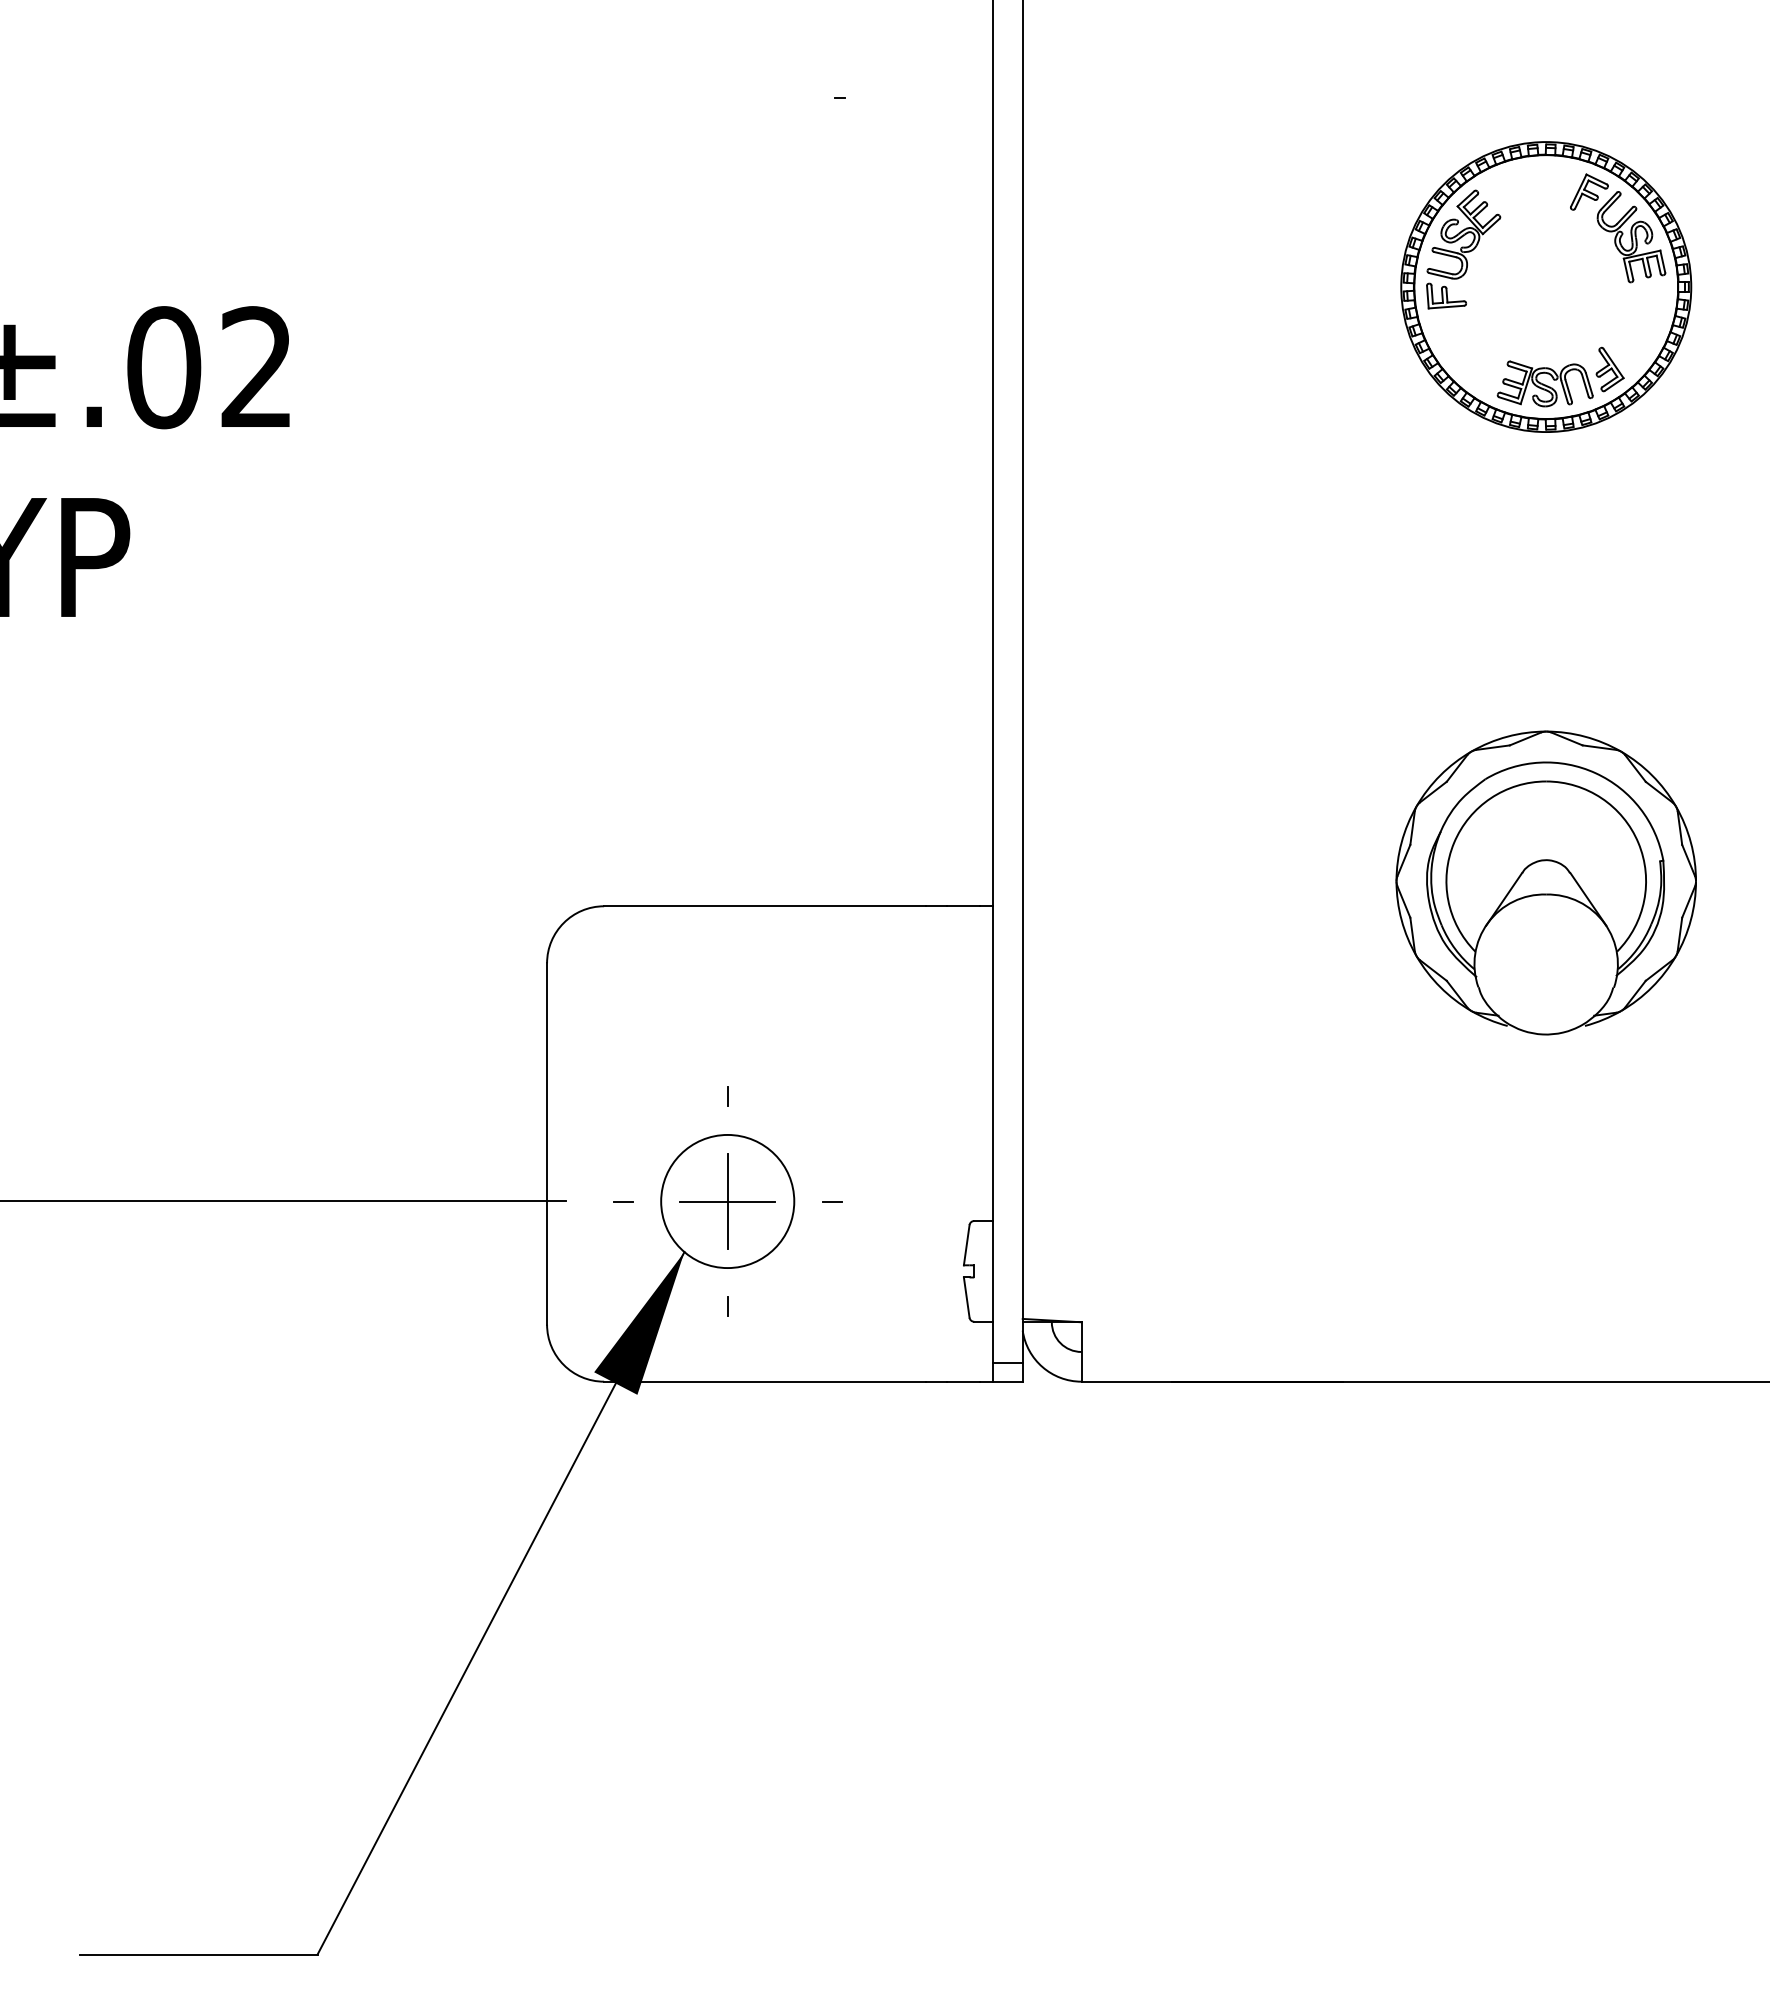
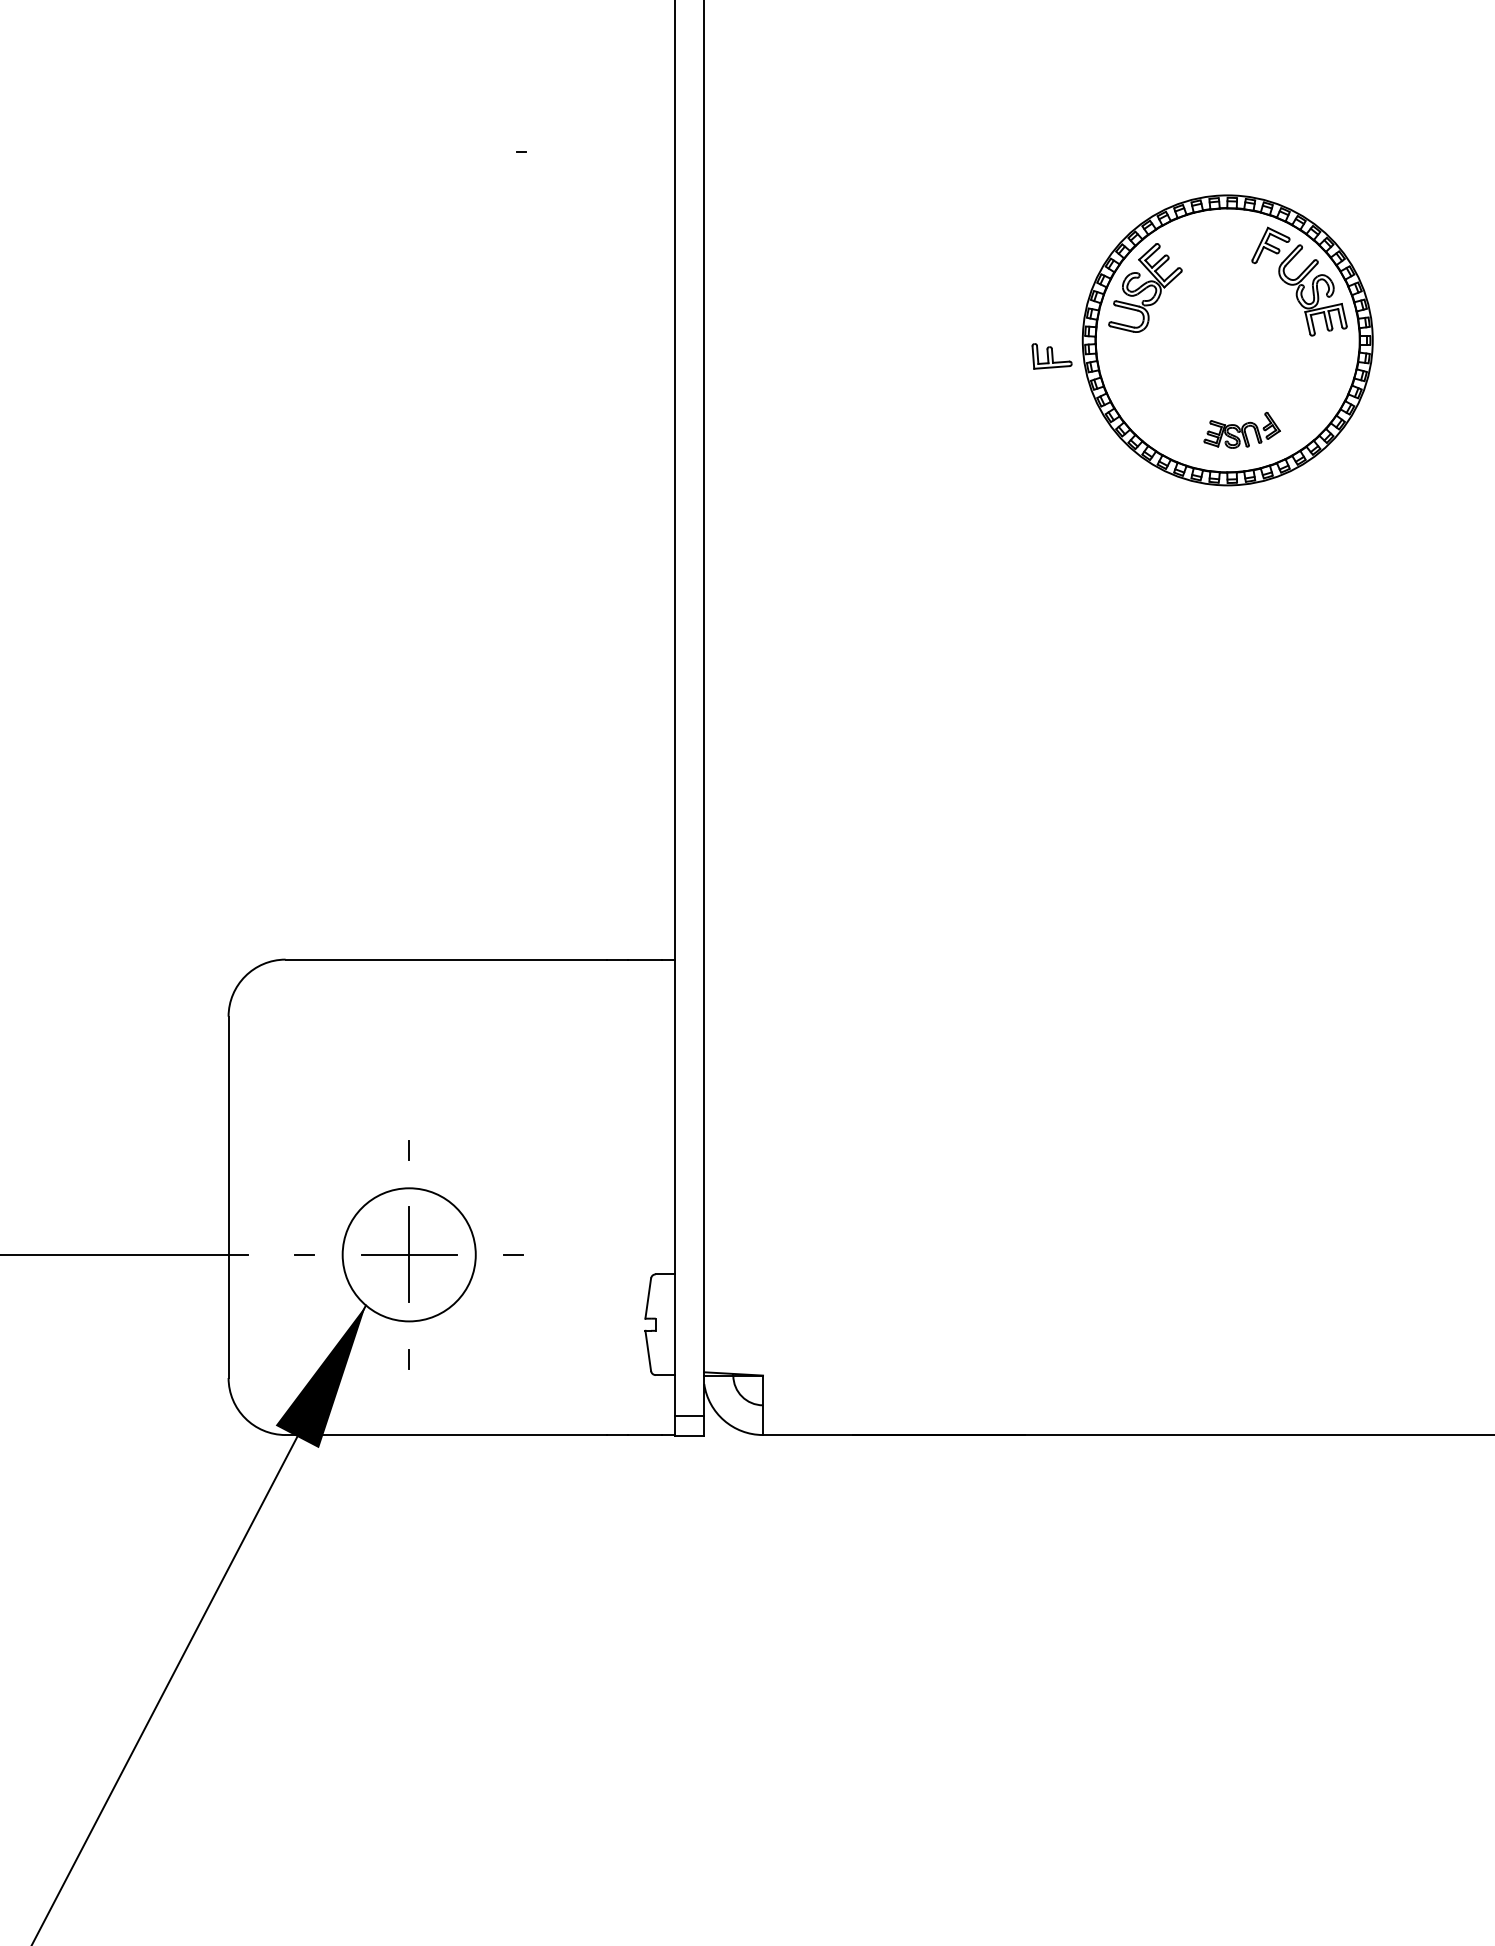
part: (1446, 295) -> (1052, 355), moved
part: (1560, 376) -> (1242, 429), size x0.6
part: (1545, 882) -> (1227, 935), removed

